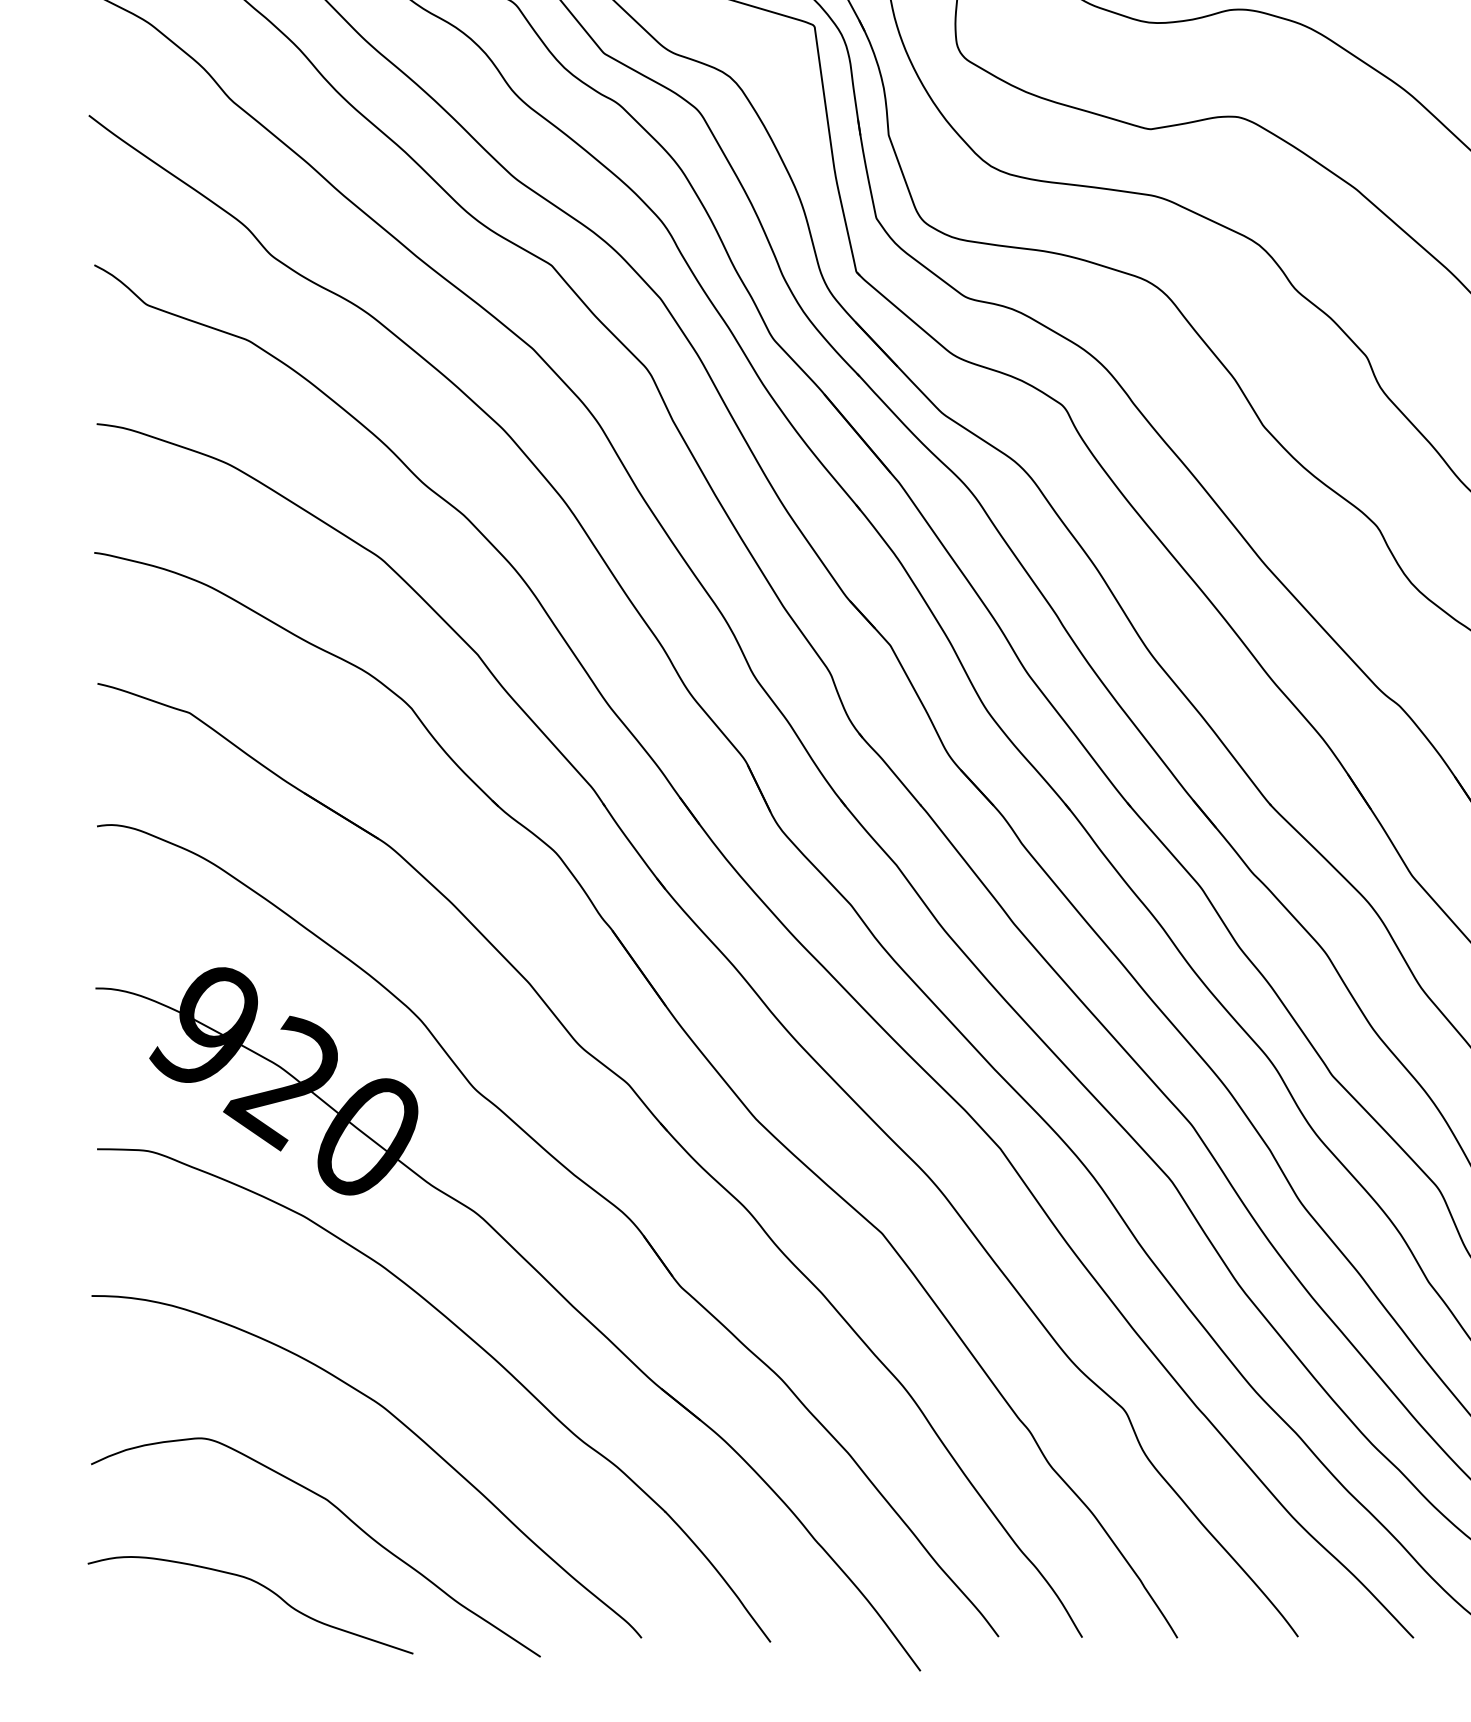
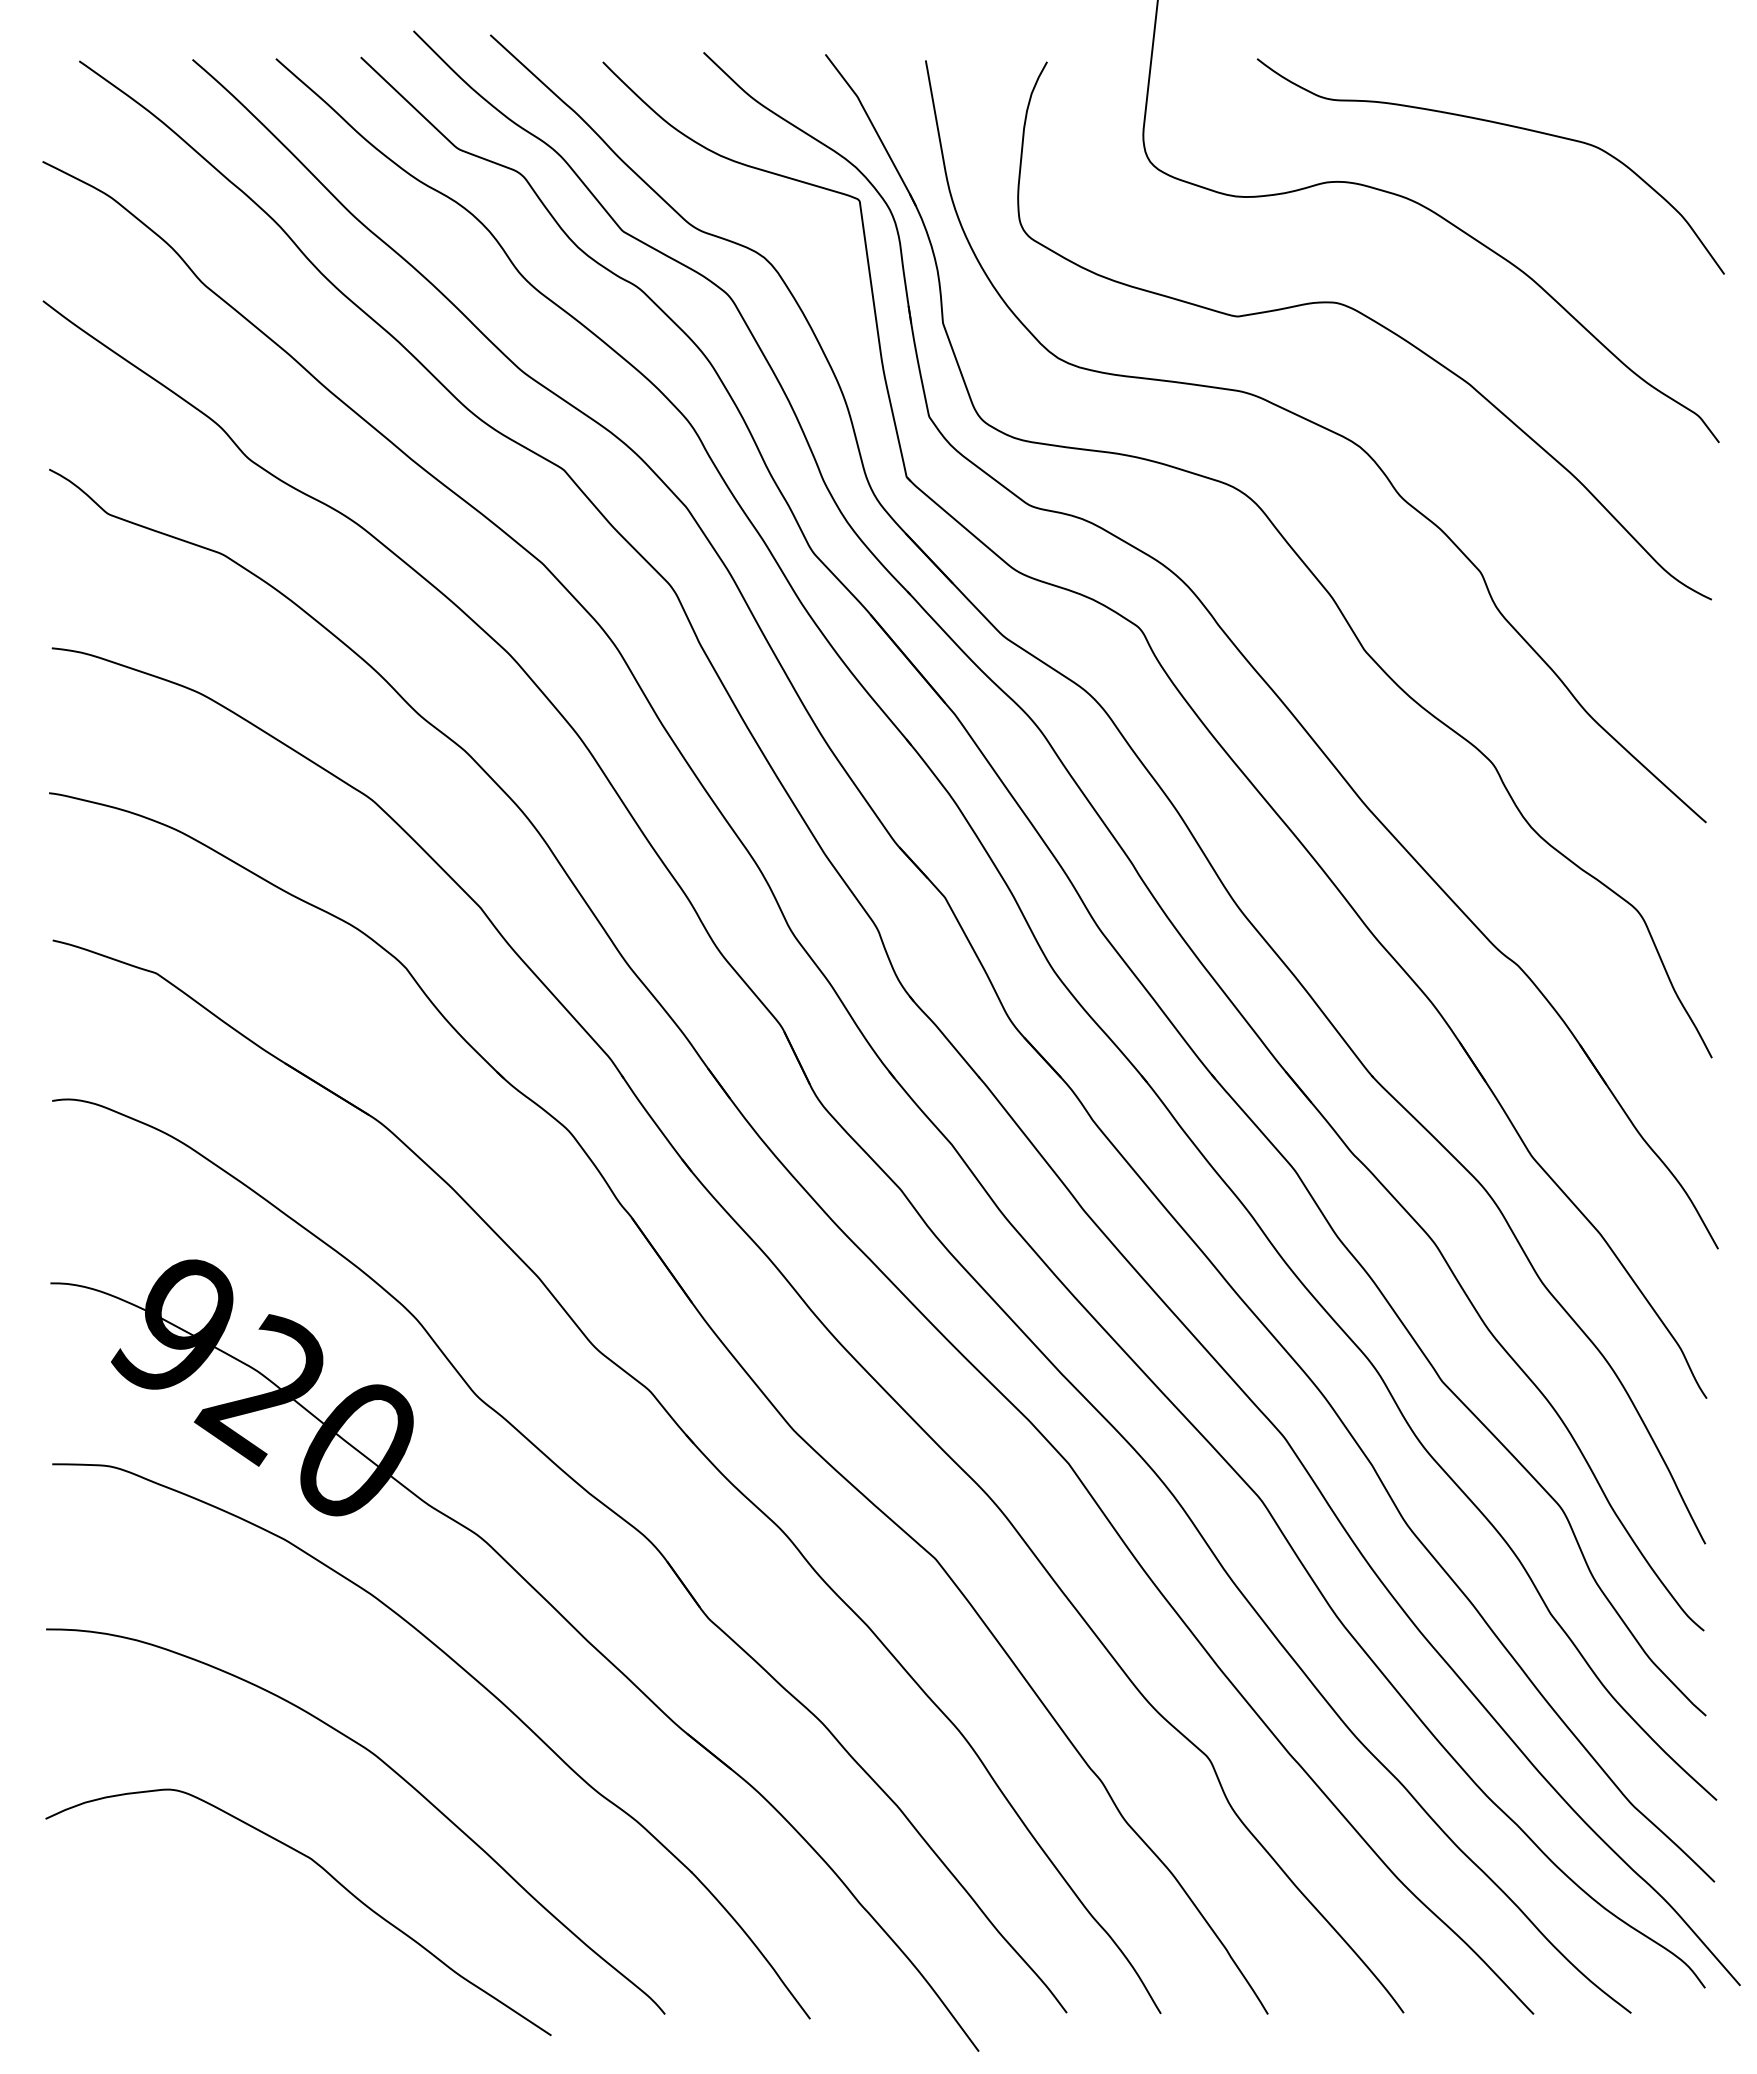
curve: (260, 1585) -> (236, 1955), removed

